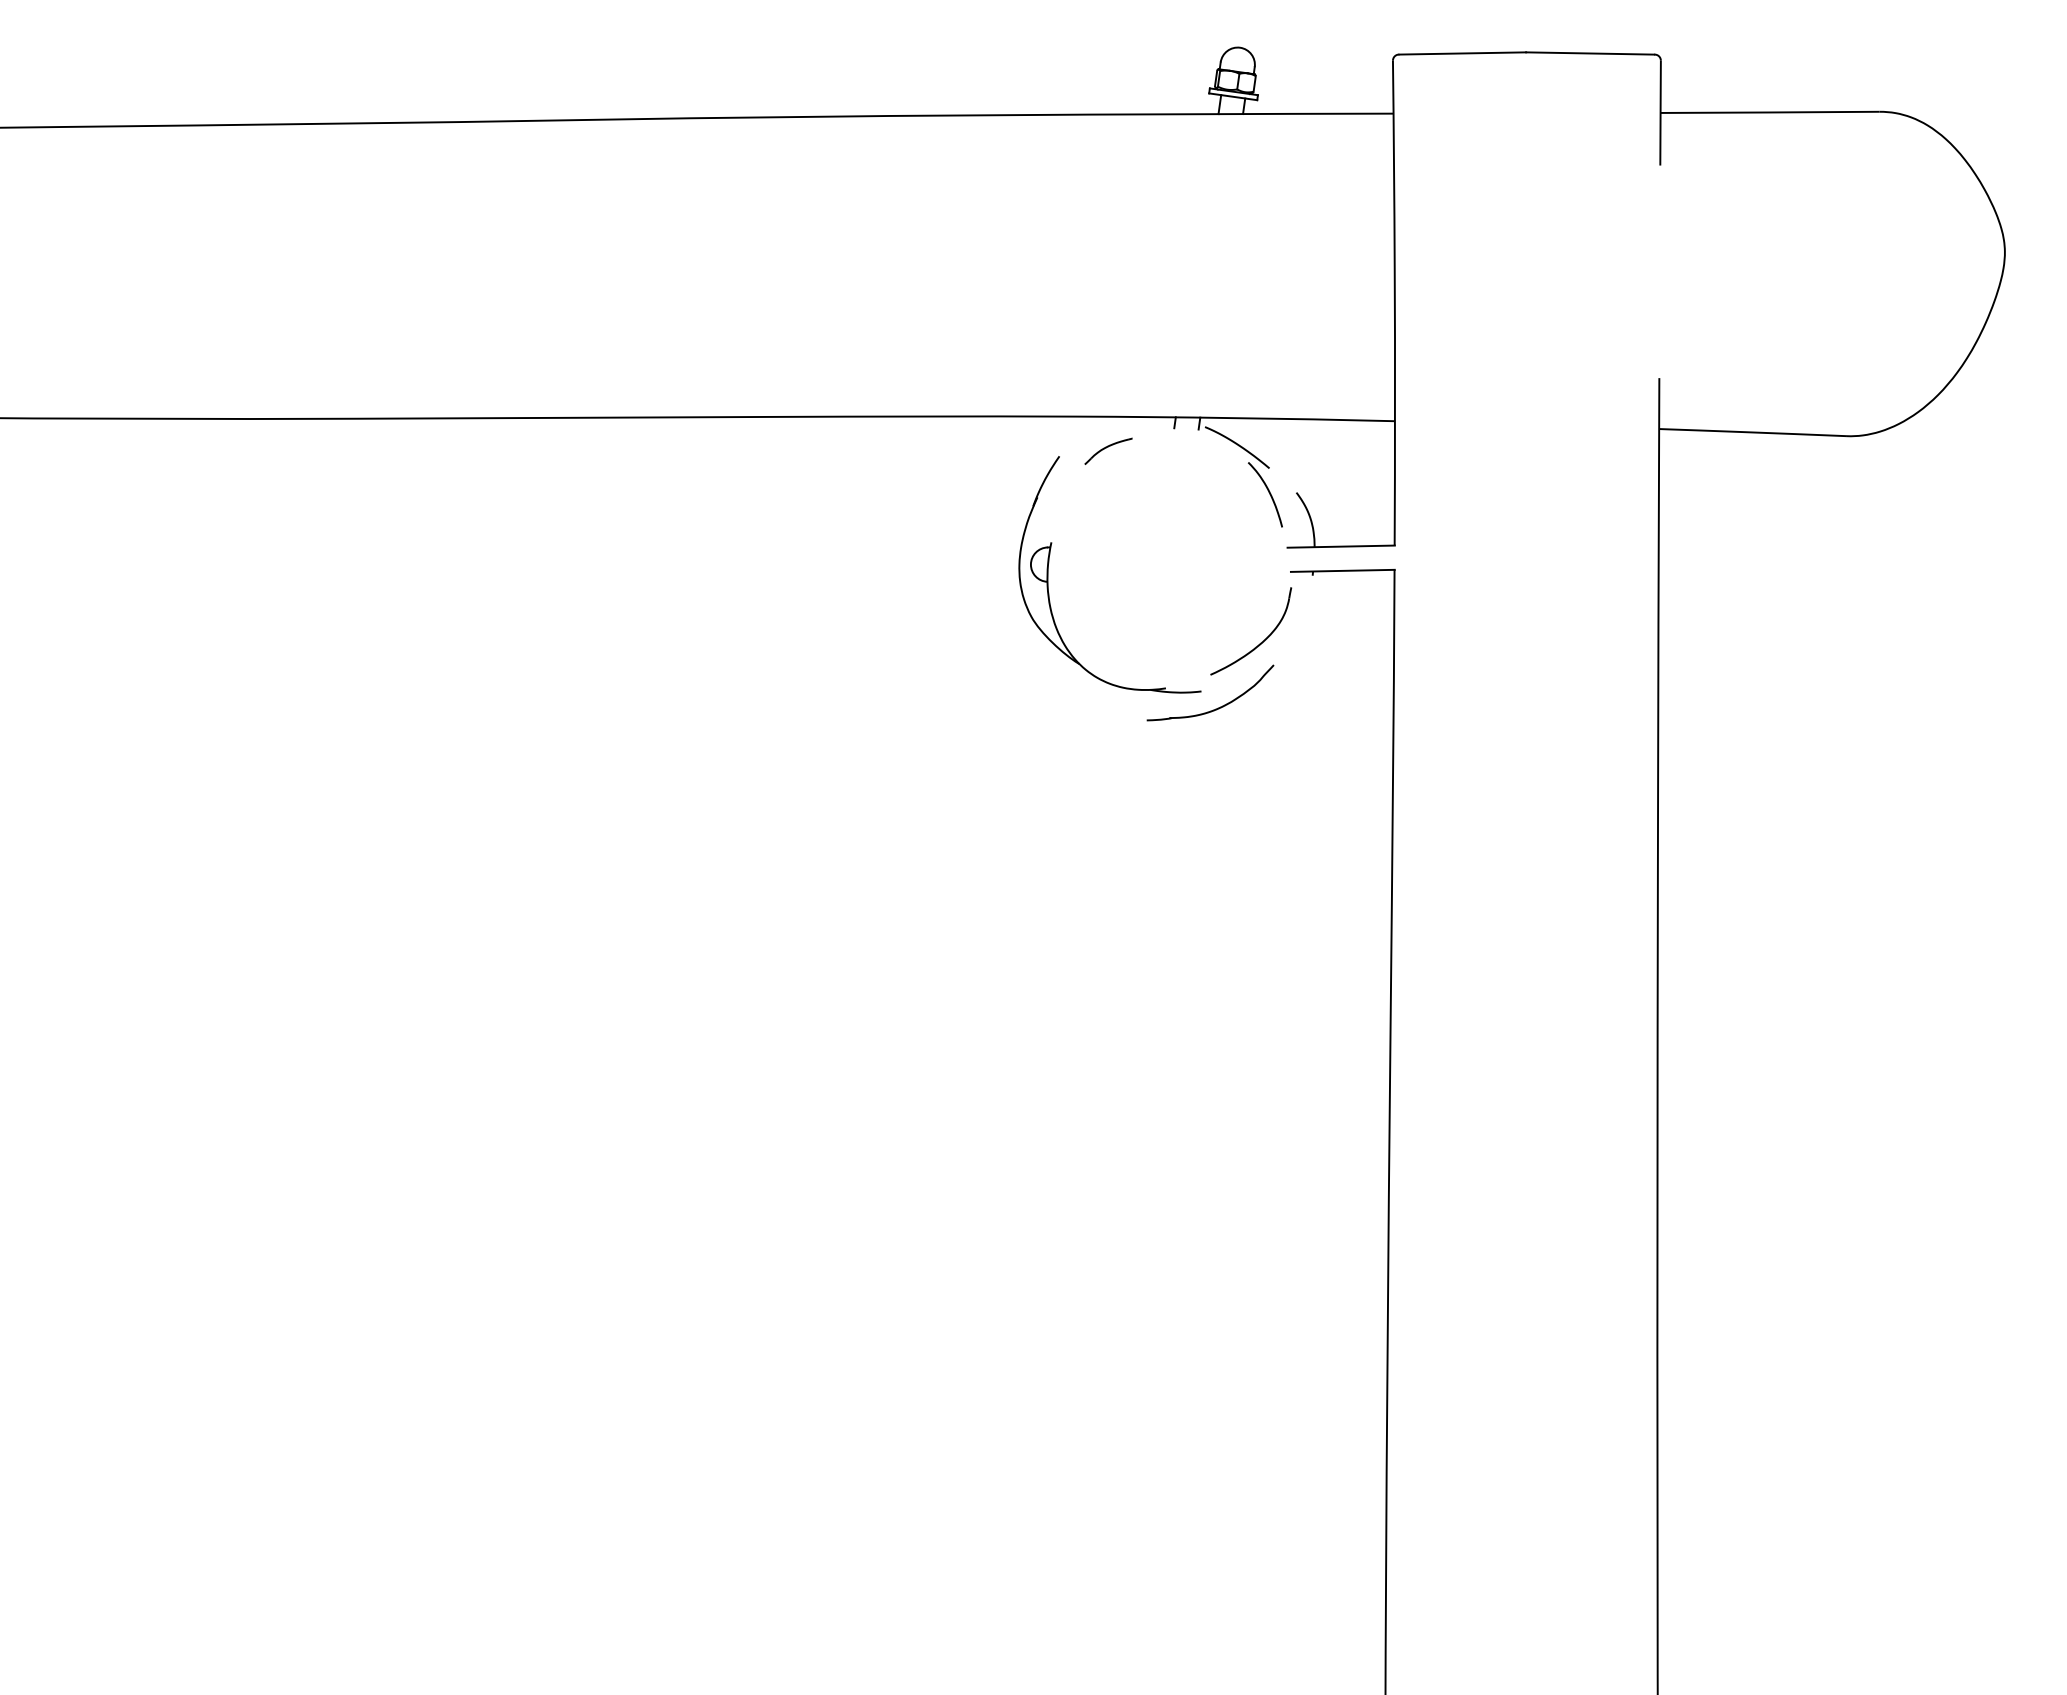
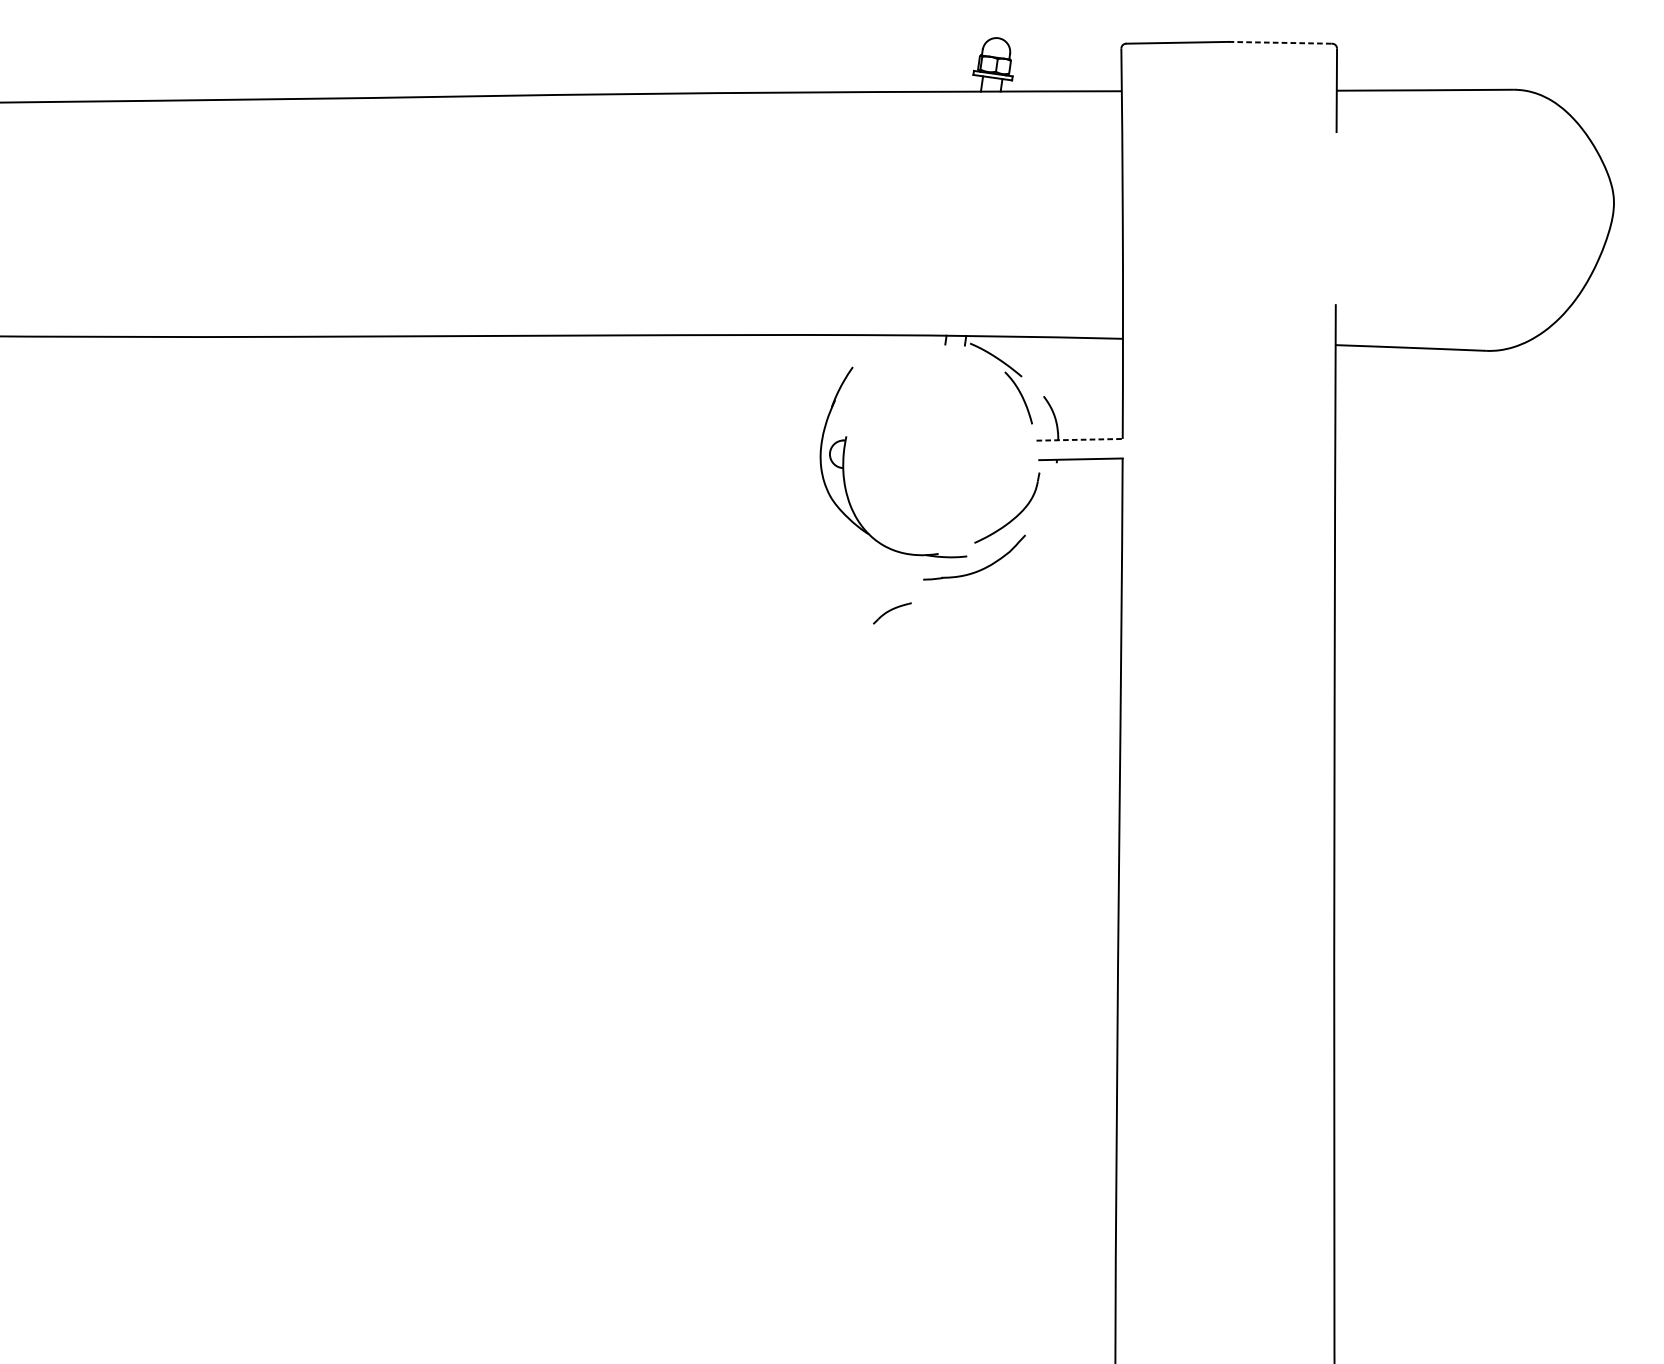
line: (1590, 53) -> (1280, 42), solid -> dashed
part: (1108, 450) -> (892, 612), moved
line: (1341, 546) -> (1079, 439), solid -> dashed

